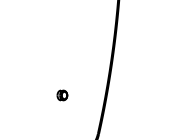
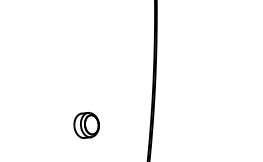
part: (62, 95) -> (86, 125), size x1.67

